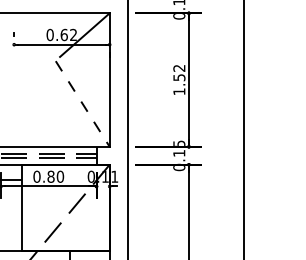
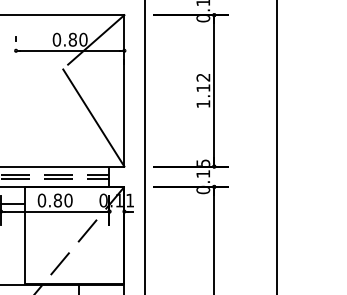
text: (68, 34) -> (77, 39), 0.62 -> 0.80
text: (179, 77) -> (203, 87), 1.52 -> 1.12
line: (82, 104) -> (93, 118), dashed -> solid

